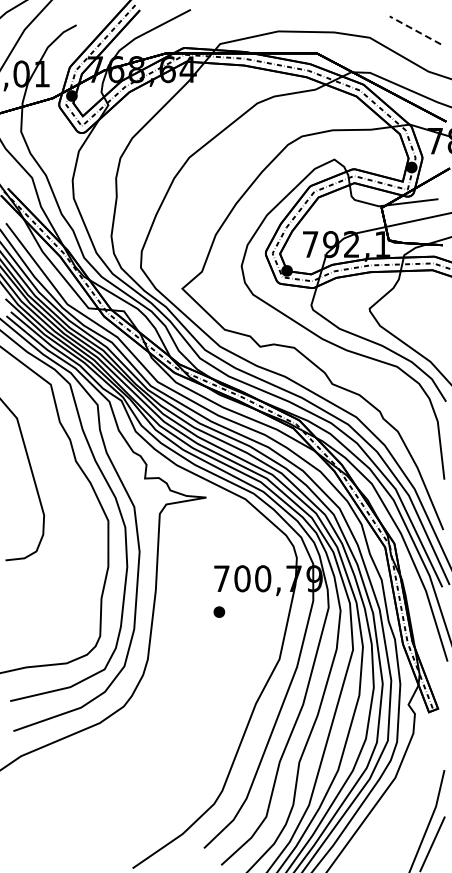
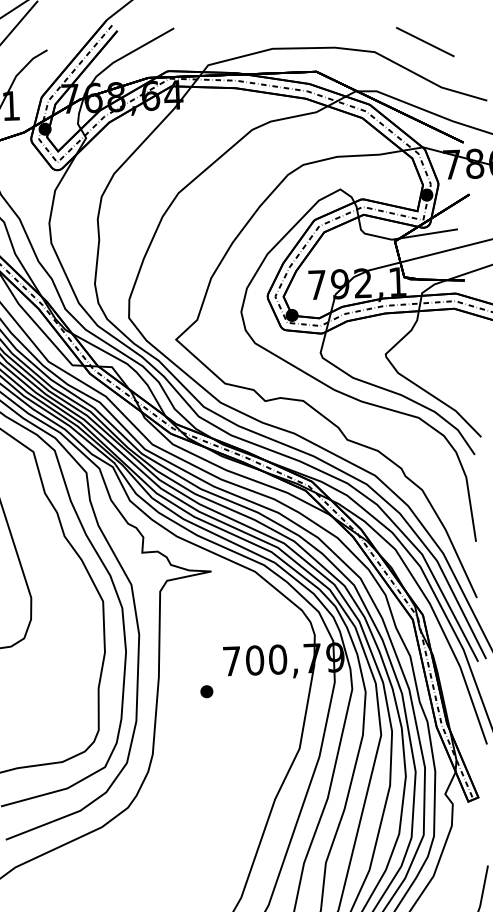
line: (414, 30) -> (424, 42), dashed -> solid
part: (219, 611) -> (207, 690), moved

